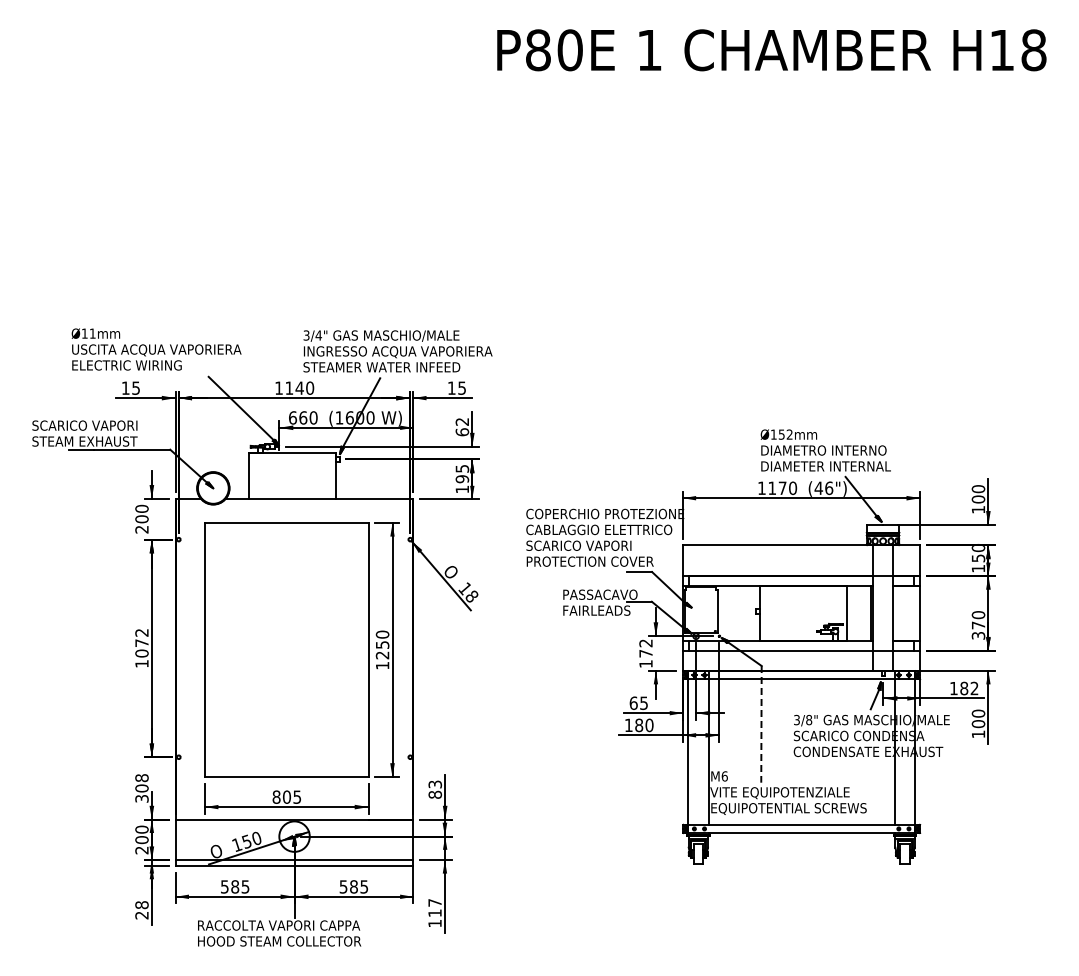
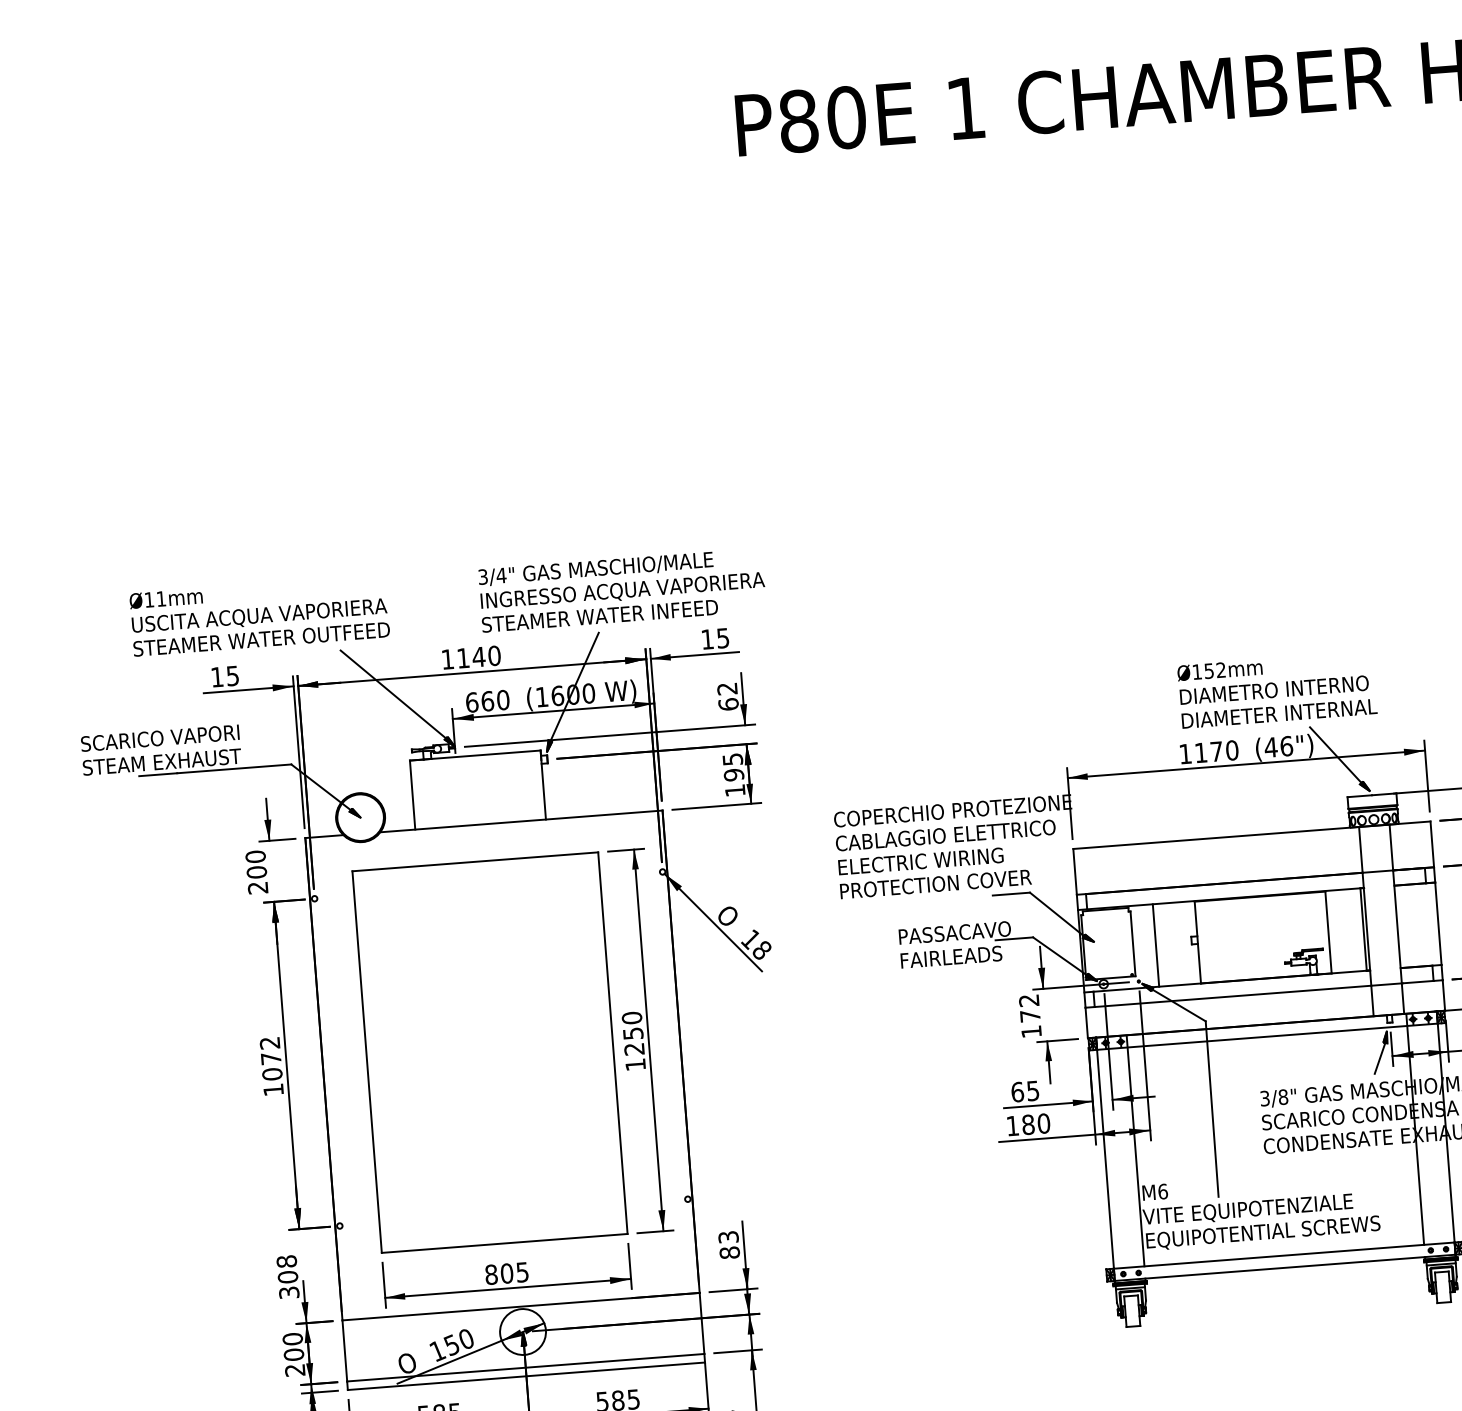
text: (156, 365) -> (260, 639), ELECTRIC WIRING -> STEAMER WATER OUTFEED
text: (581, 545) -> (920, 860), SCARICO VAPORI -> ELECTRIC WIRING
line: (732, 612) -> (1155, 944), added
line: (761, 724) -> (1212, 1109), dashed -> solid

